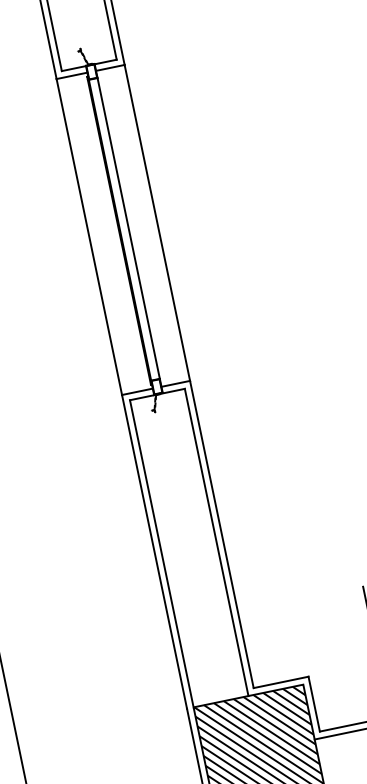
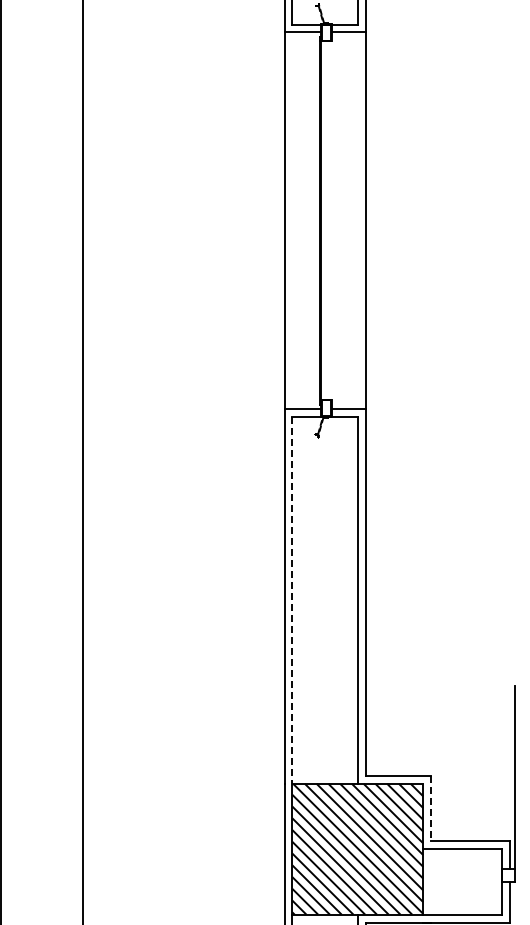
line: (128, 228) -> (331, 220), removed
line: (162, 554) -> (292, 601), solid -> dashed
line: (314, 703) -> (431, 808), solid -> dashed

